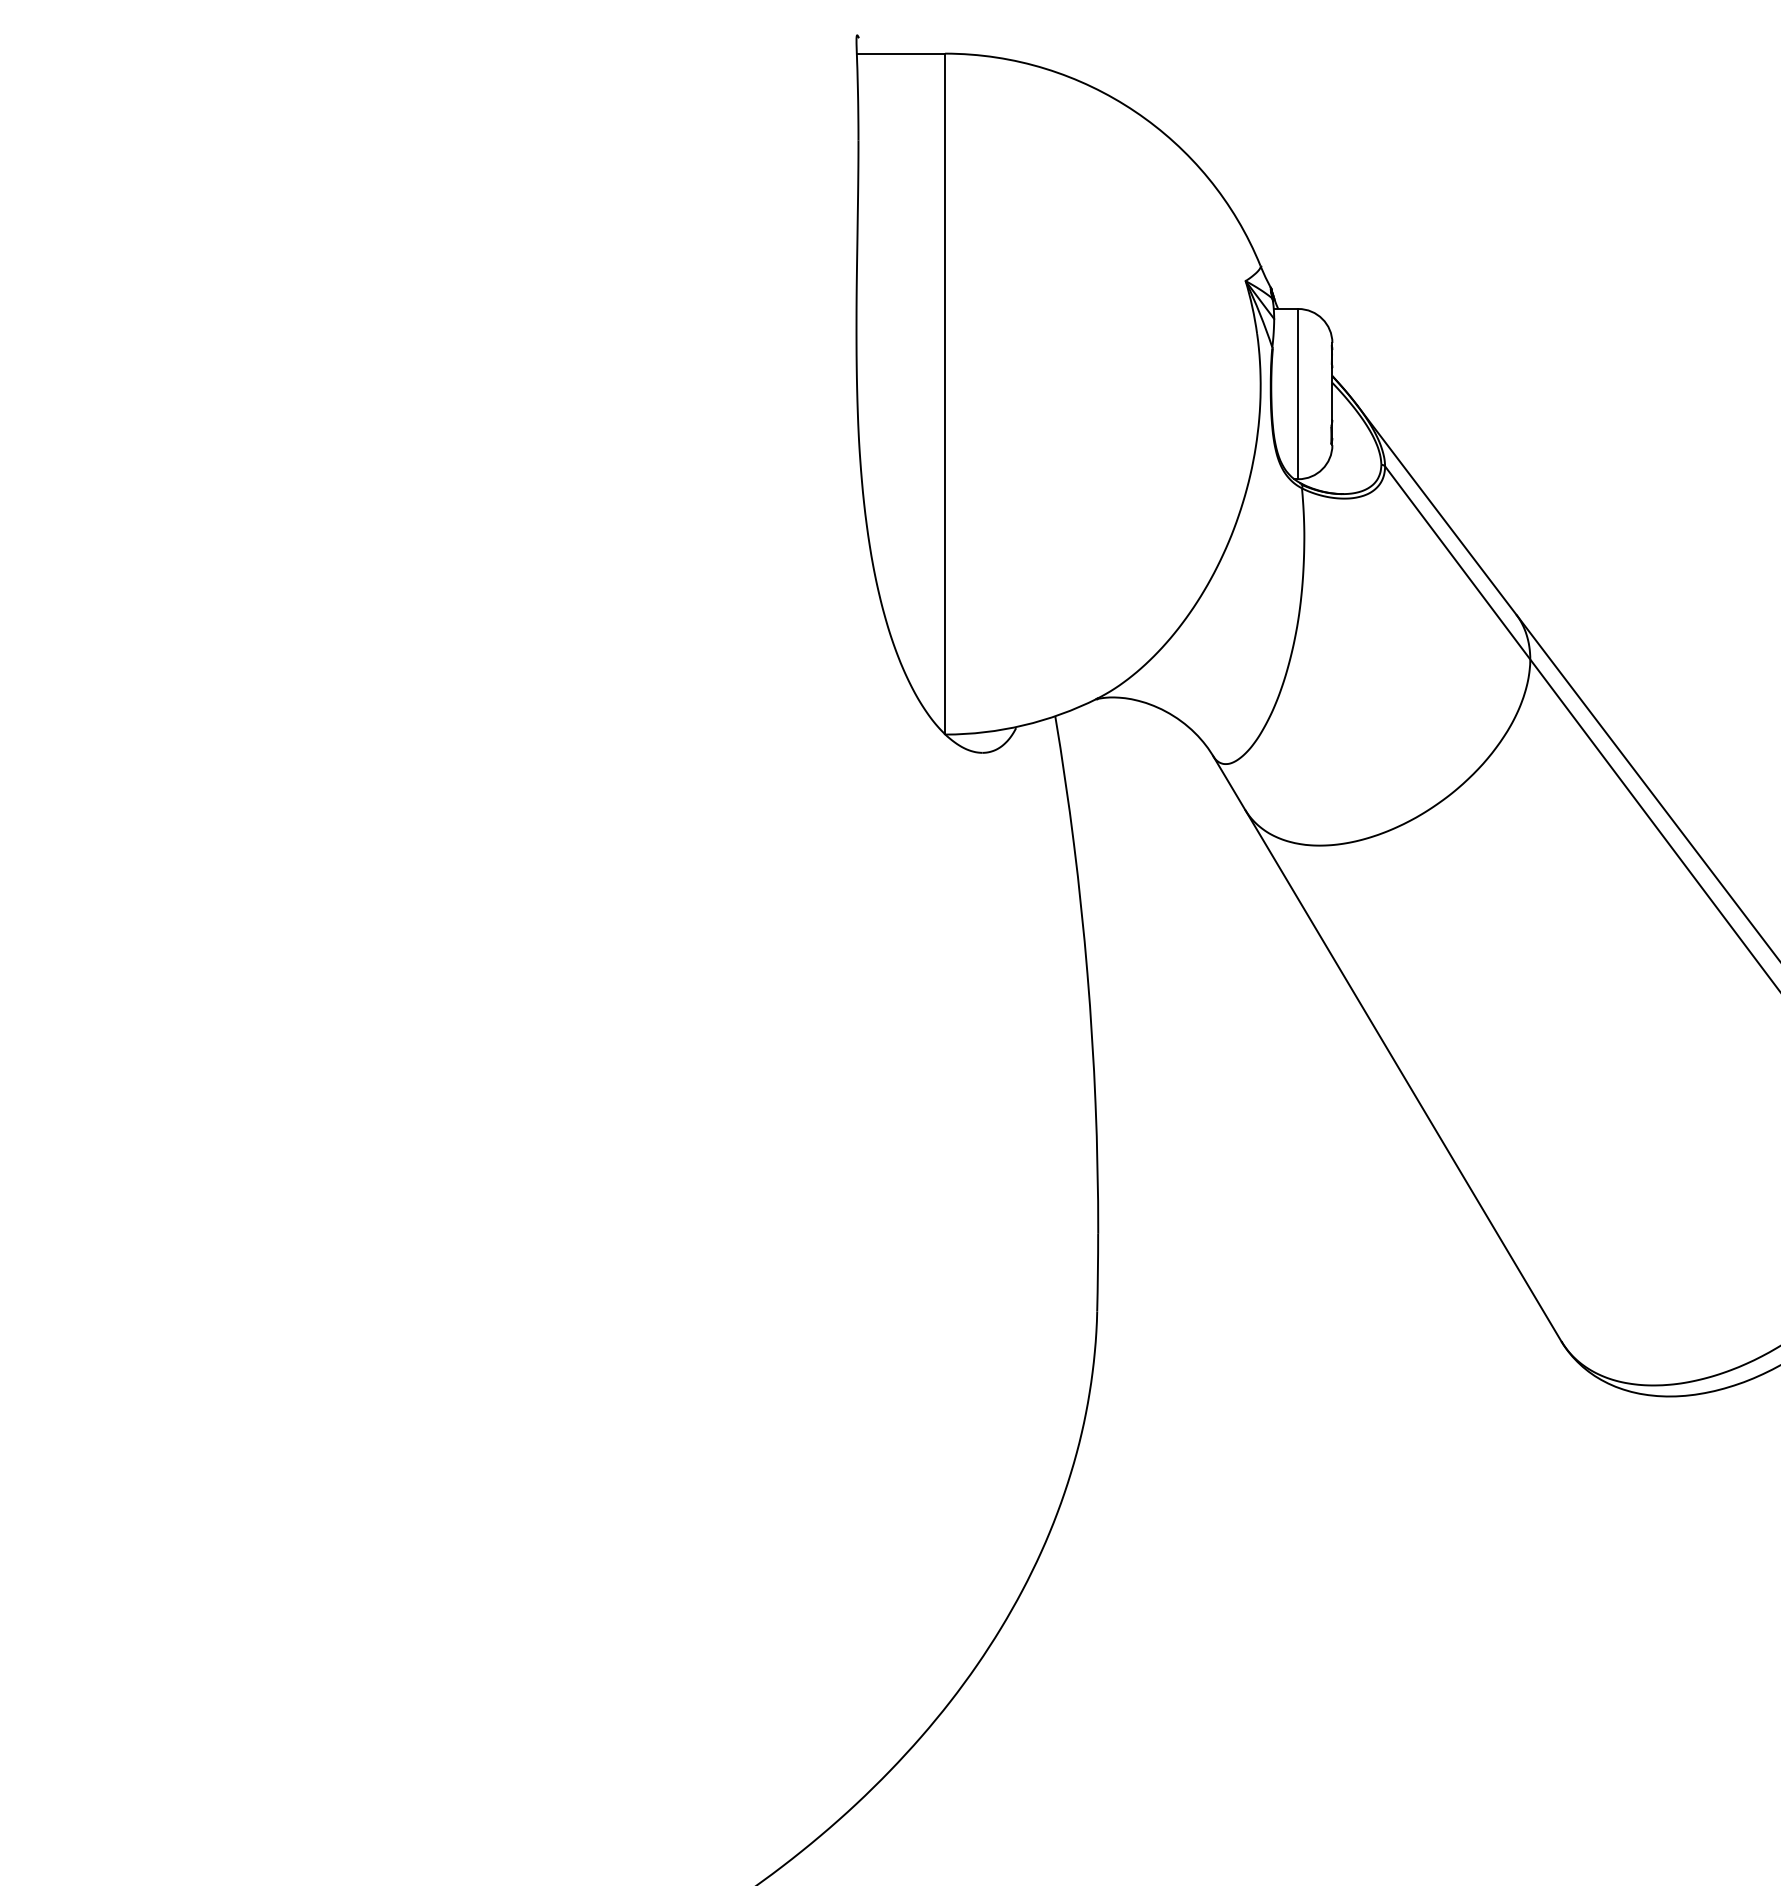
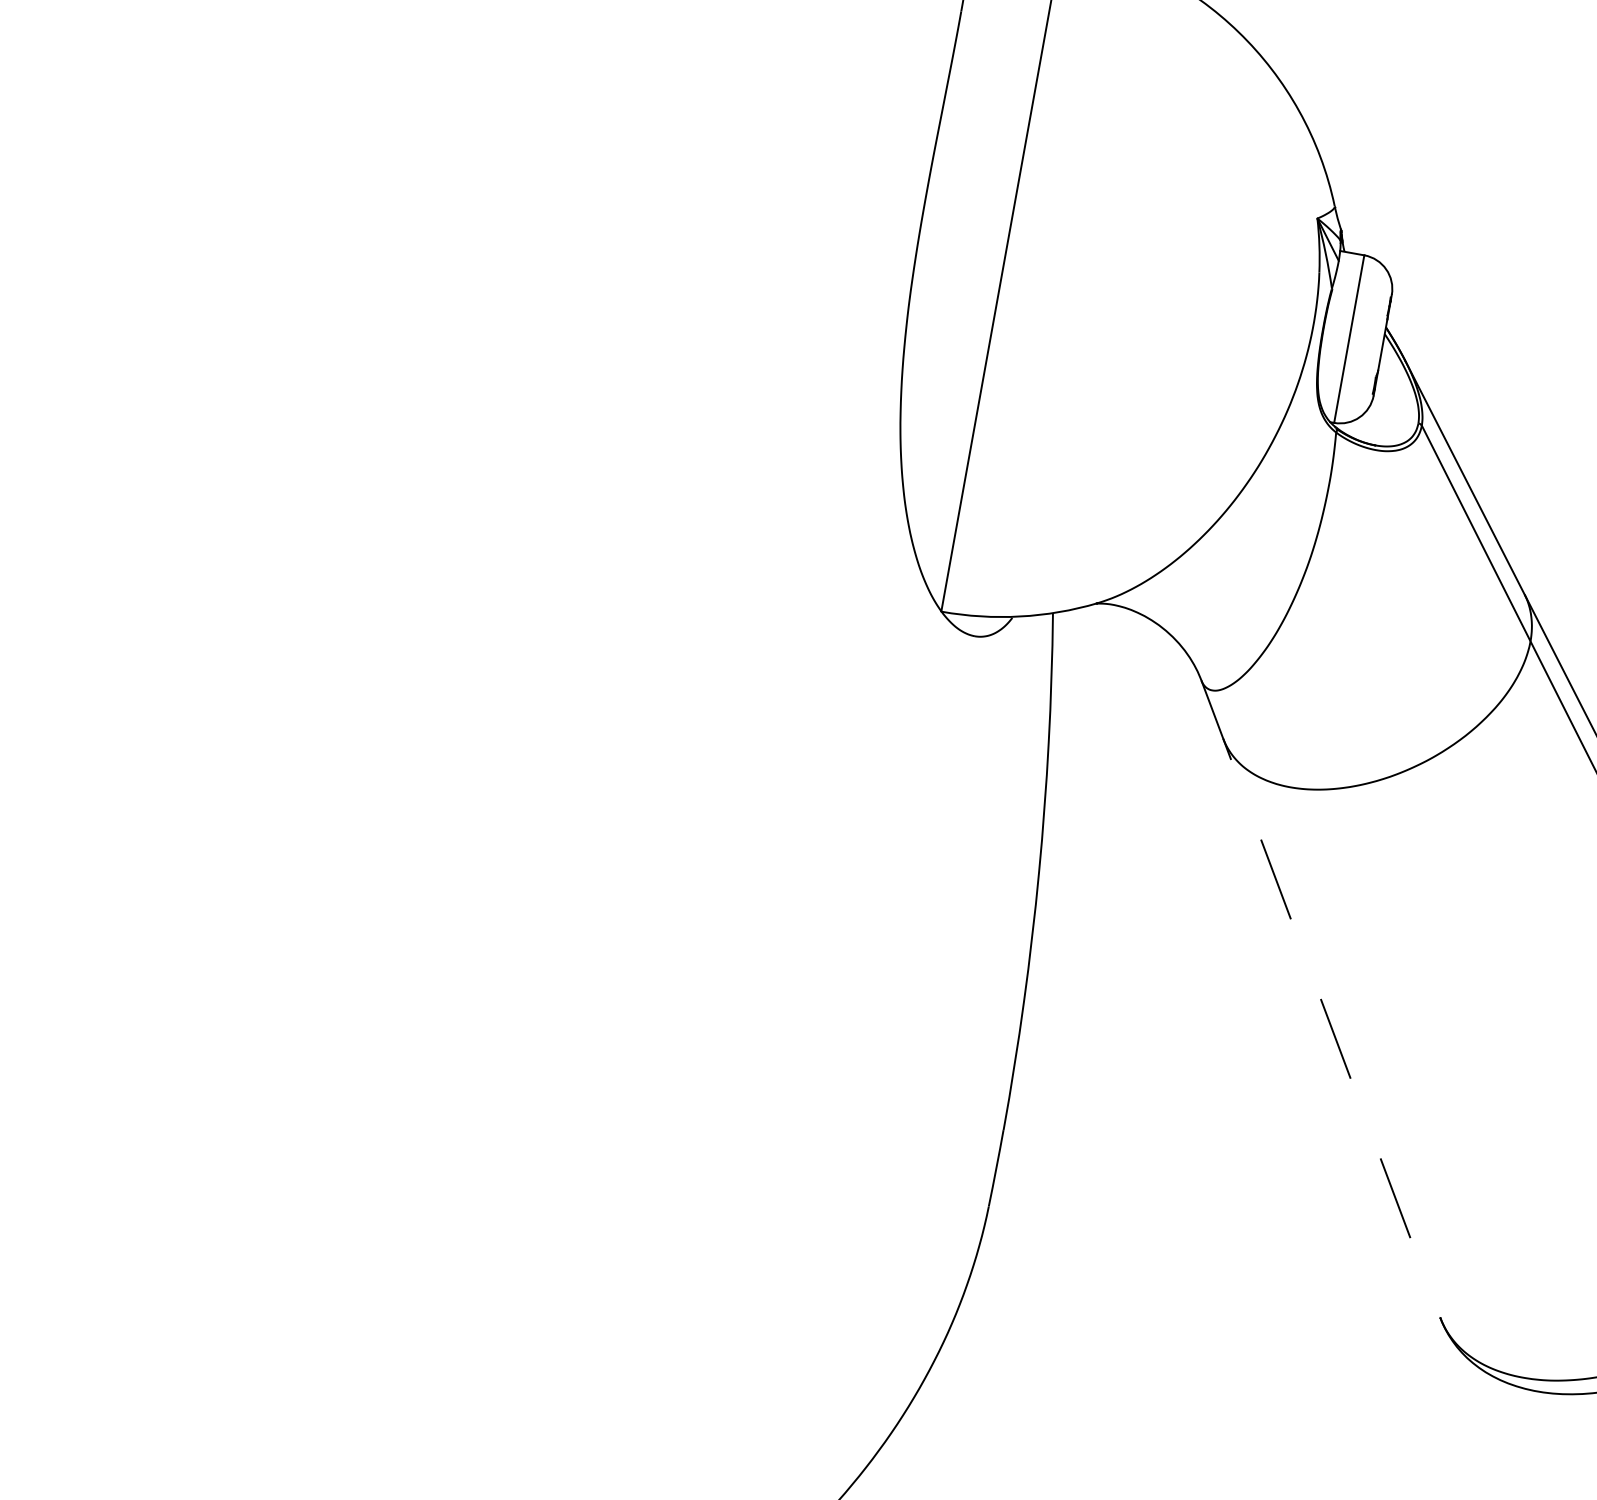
line: (1387, 1048) -> (1321, 998), solid -> dashed

